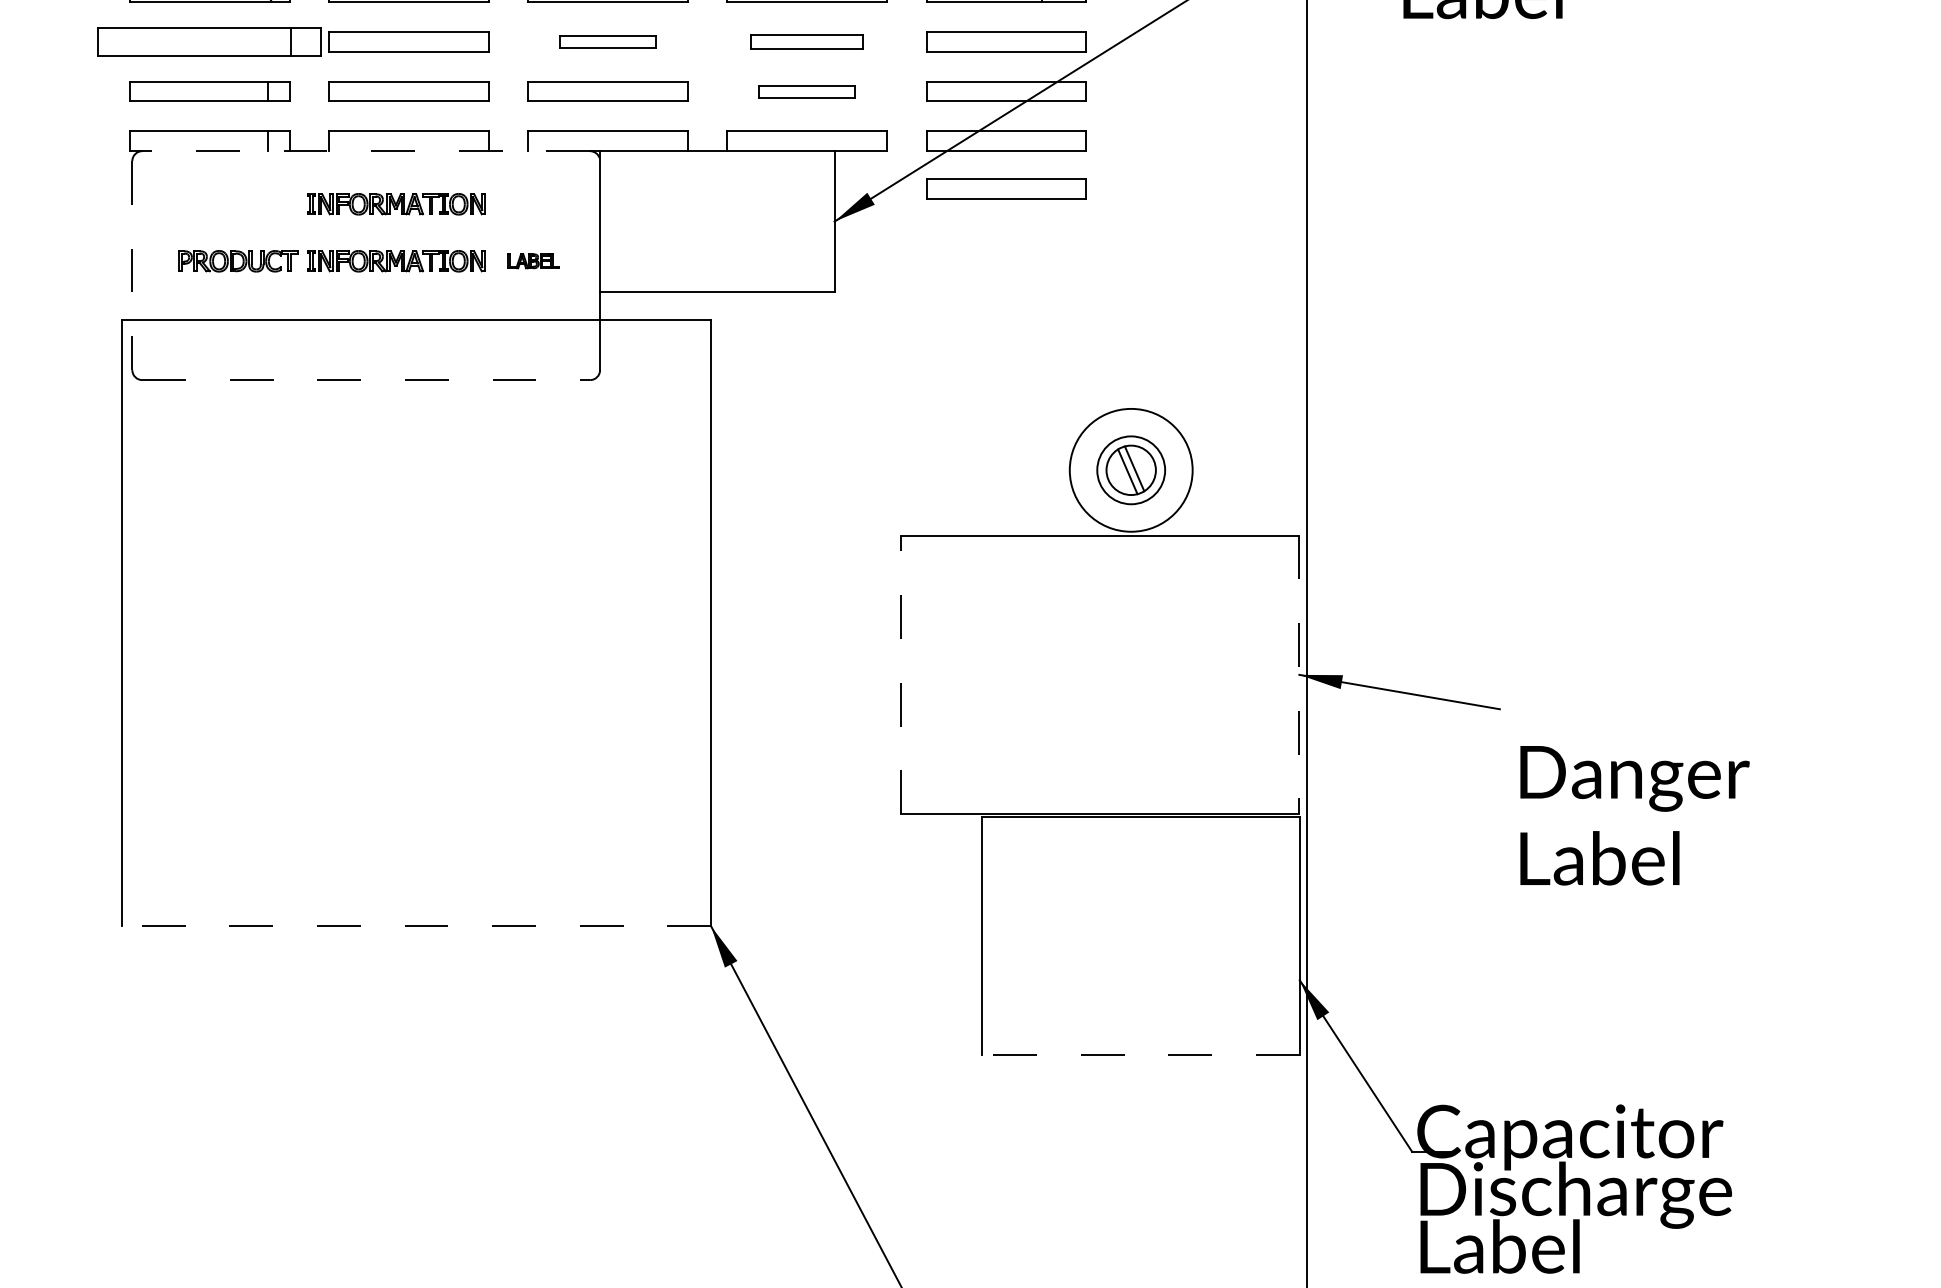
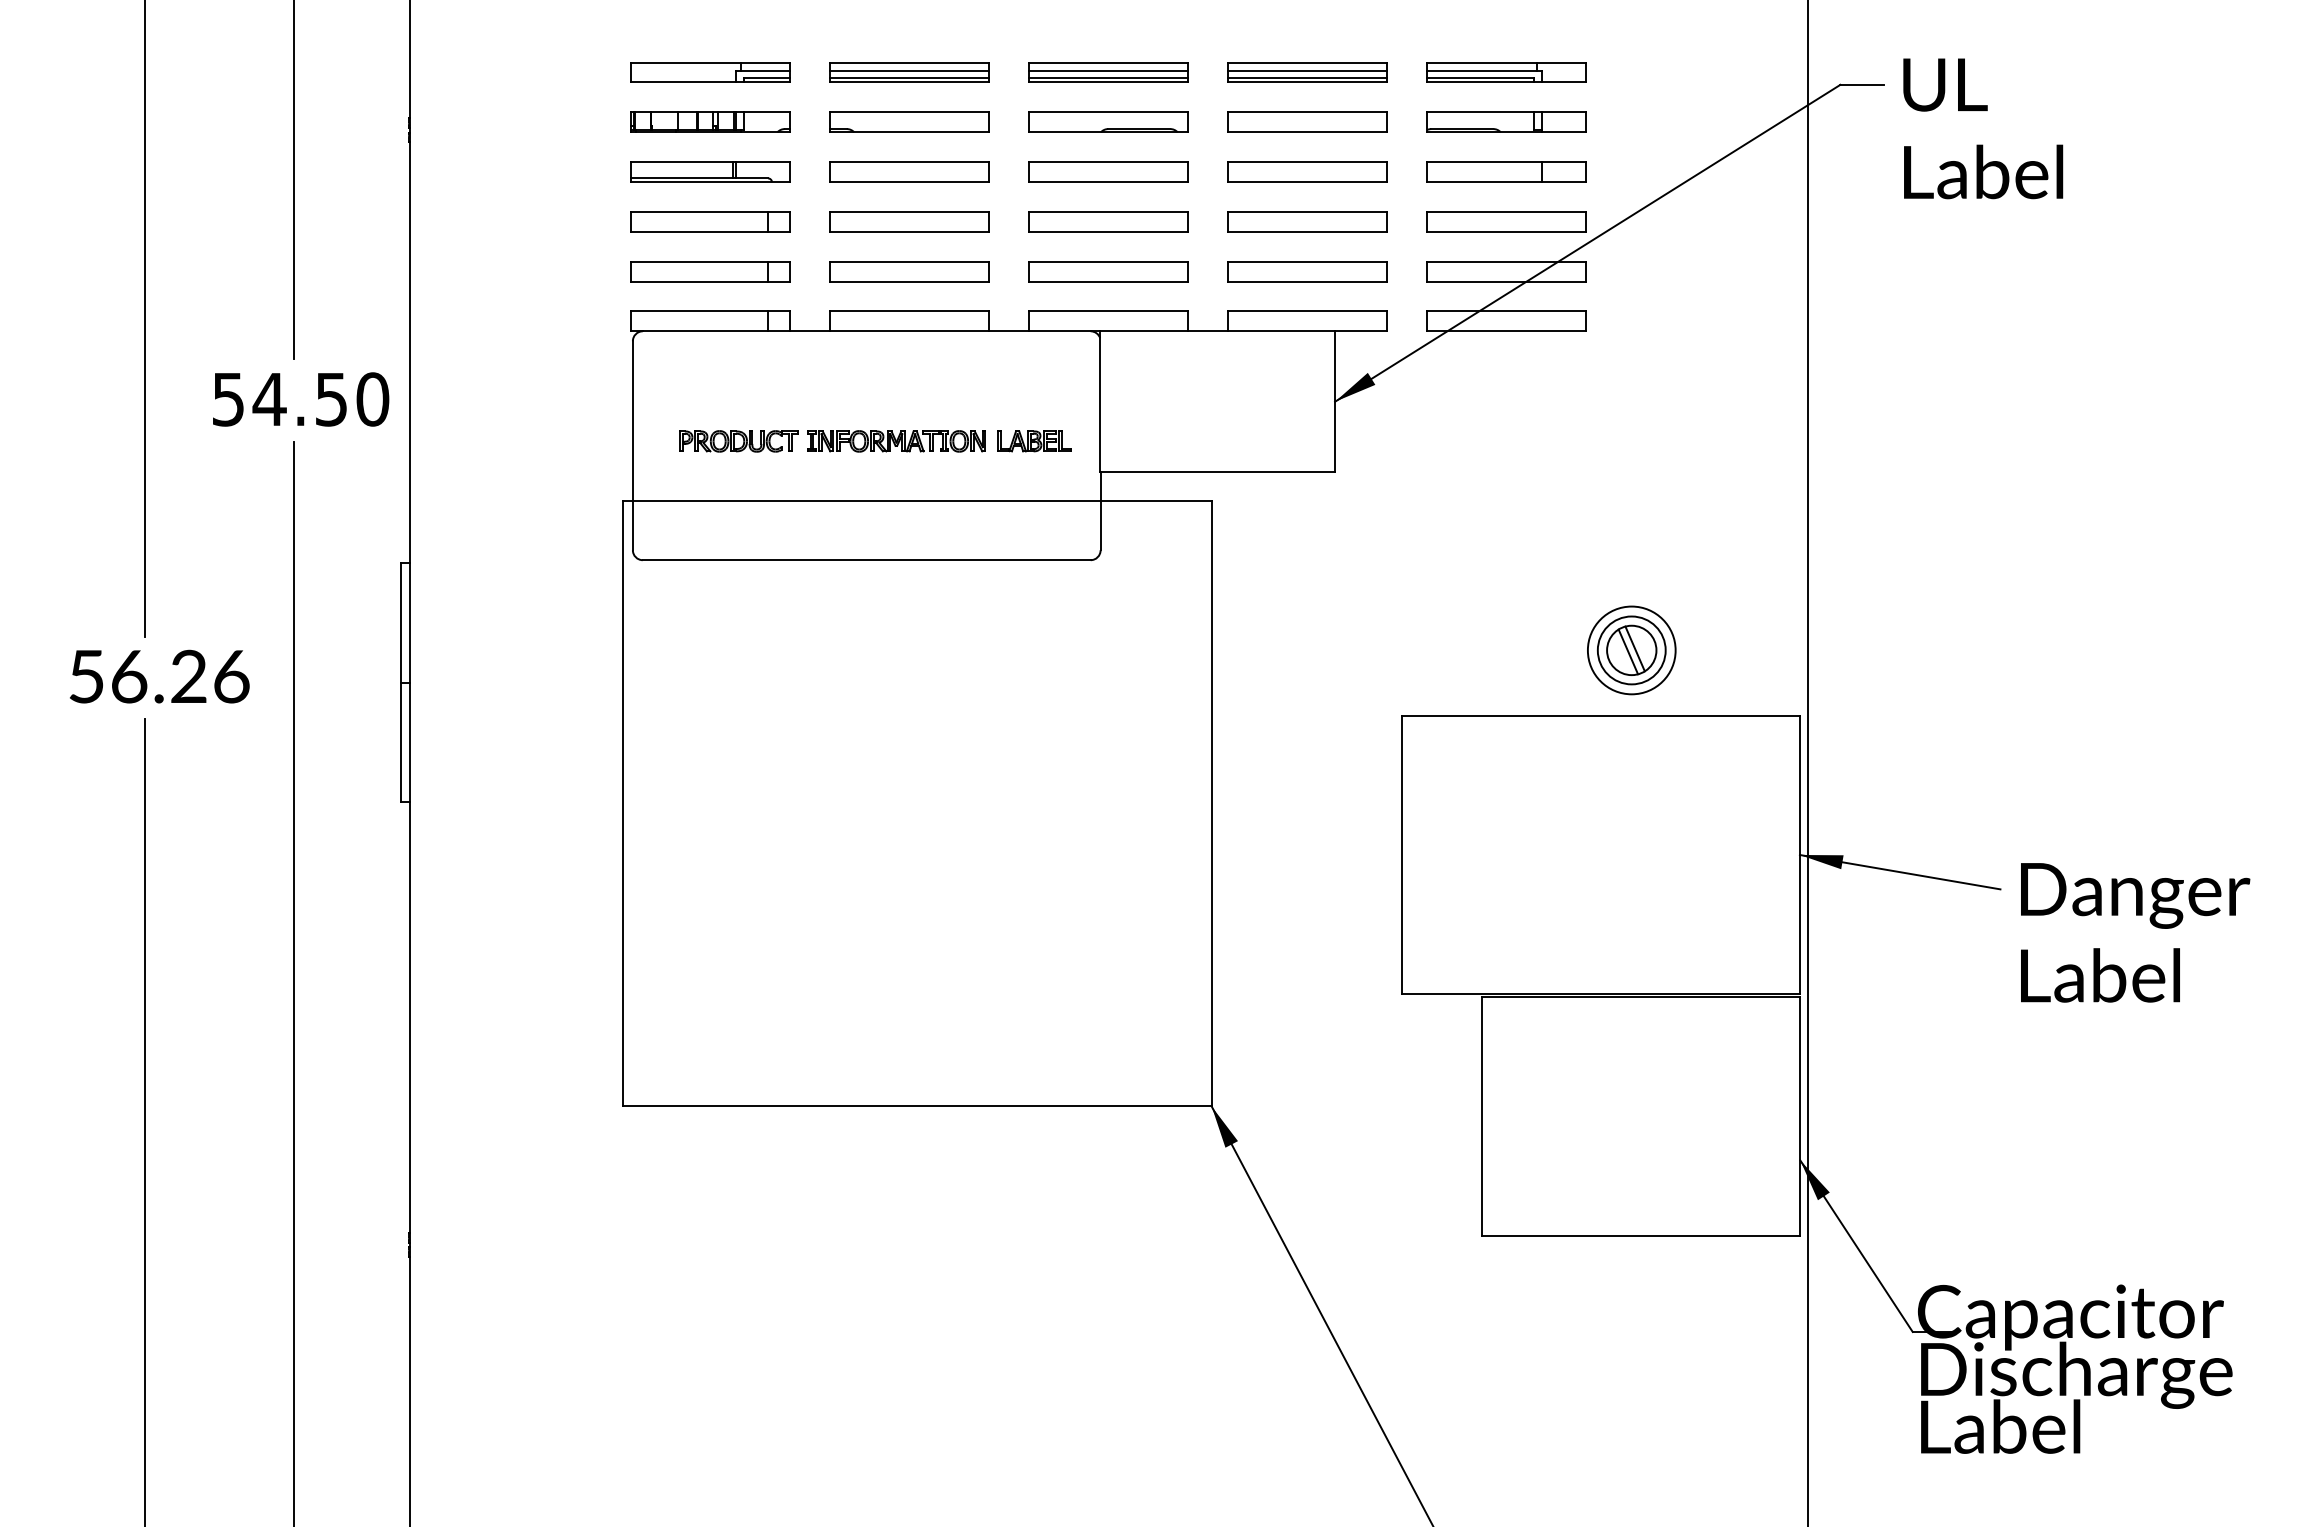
part: (209, 41) -> (710, 221), size x0.71
part: (607, 41) -> (1108, 221), size x1.67
part: (806, 41) -> (1307, 221), size x1.43
part: (806, 91) -> (1307, 271), size x1.67
line: (365, 151) -> (866, 331), dashed -> solid
part: (1005, 188) -> (1506, 368), removed
part: (395, 204) -> (896, 384), removed
part: (533, 261) -> (1034, 441), size x1.43
line: (131, 265) -> (632, 445), dashed -> solid
line: (365, 380) -> (866, 560), dashed -> solid
circle: (1130, 470) -> (1631, 650), size x0.71
line: (900, 674) -> (1401, 854), dashed -> solid
line: (1298, 675) -> (1799, 855), dashed -> solid
text: (1634, 815) -> (2135, 932), moved
line: (415, 926) -> (916, 1106), dashed -> solid
line: (1139, 1055) -> (1640, 1235), dashed -> solid

